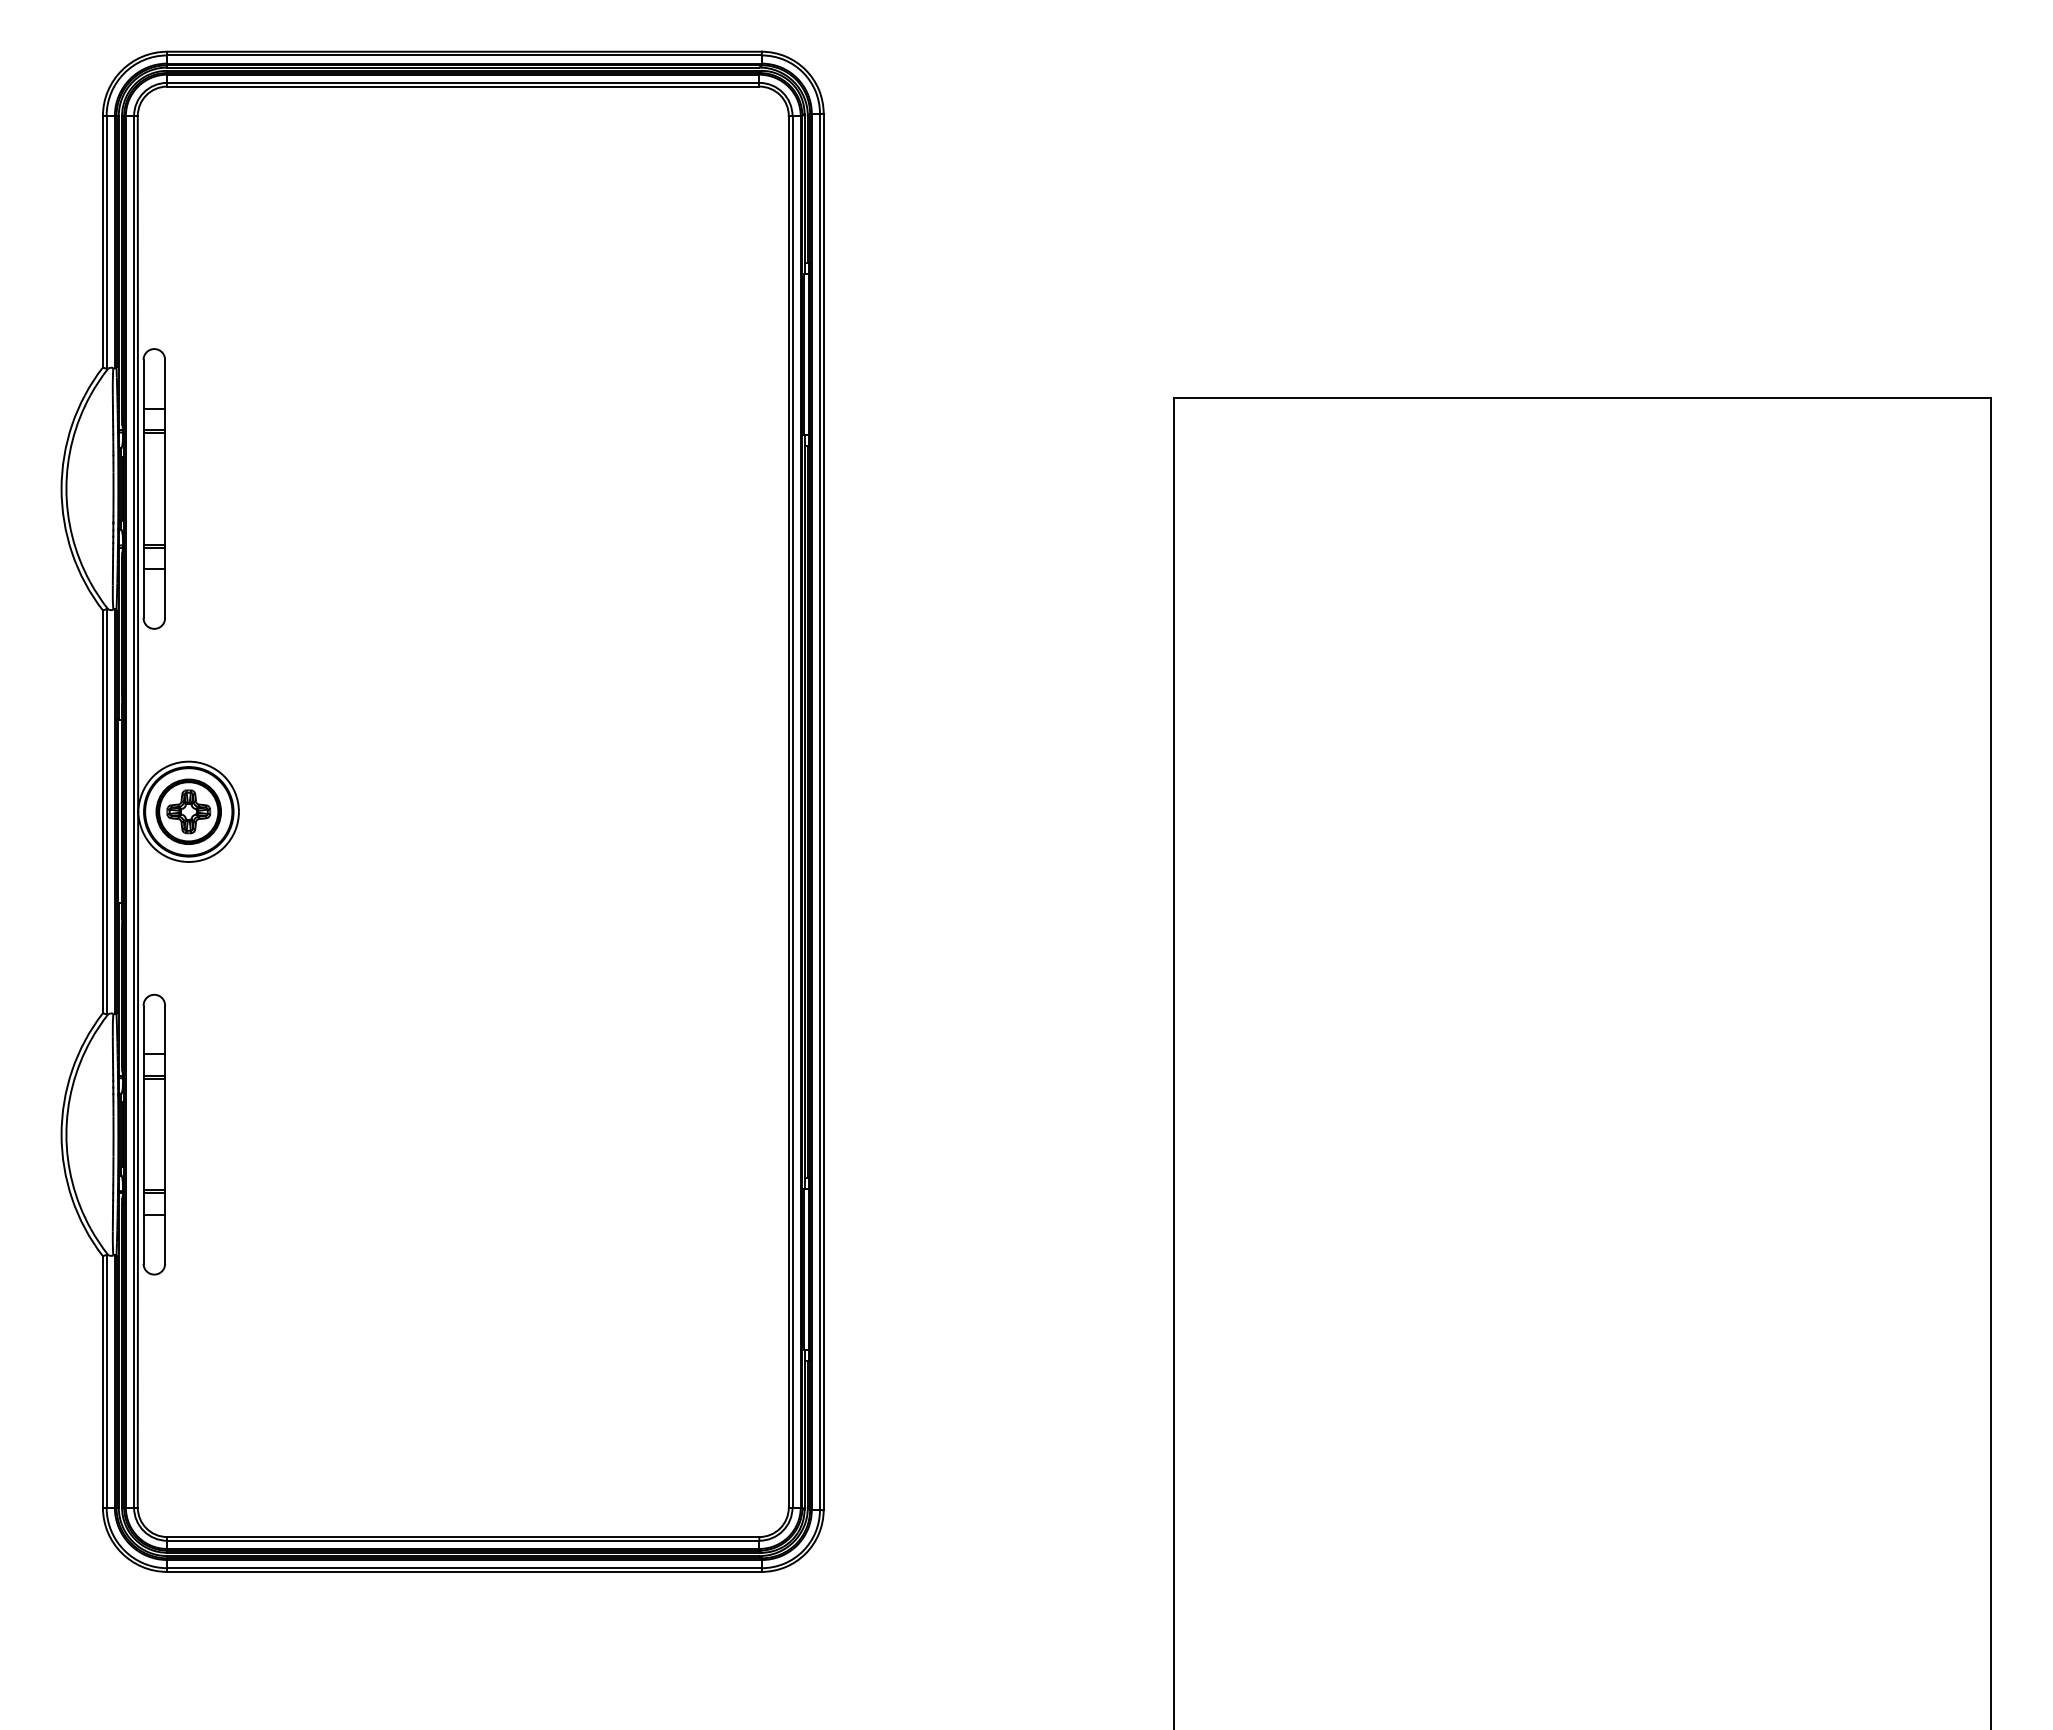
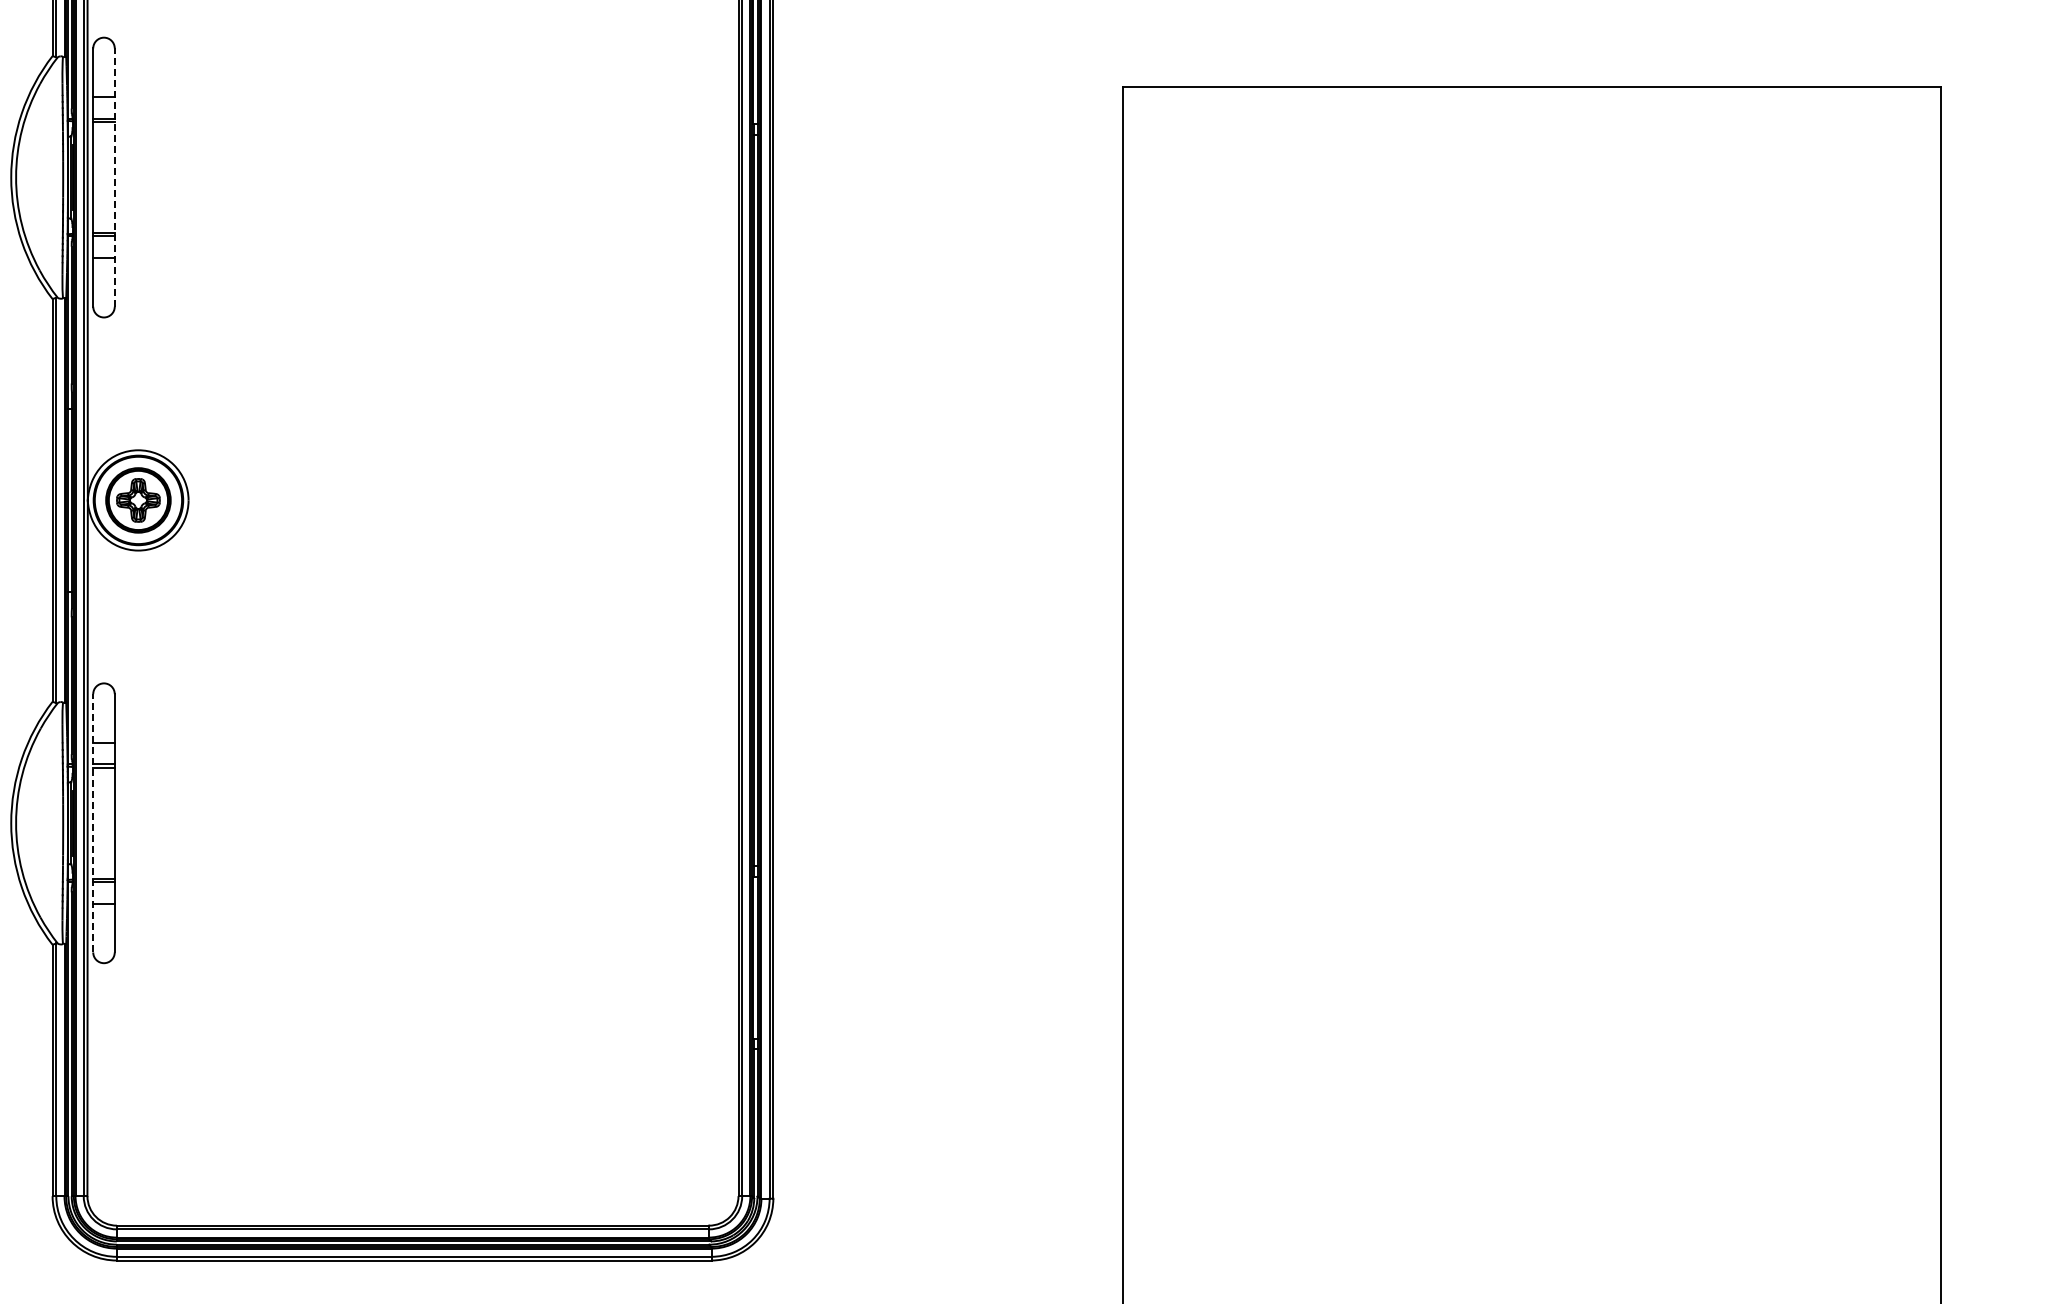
line: (165, 488) -> (115, 177), solid -> dashed
line: (143, 1134) -> (93, 823), solid -> dashed

